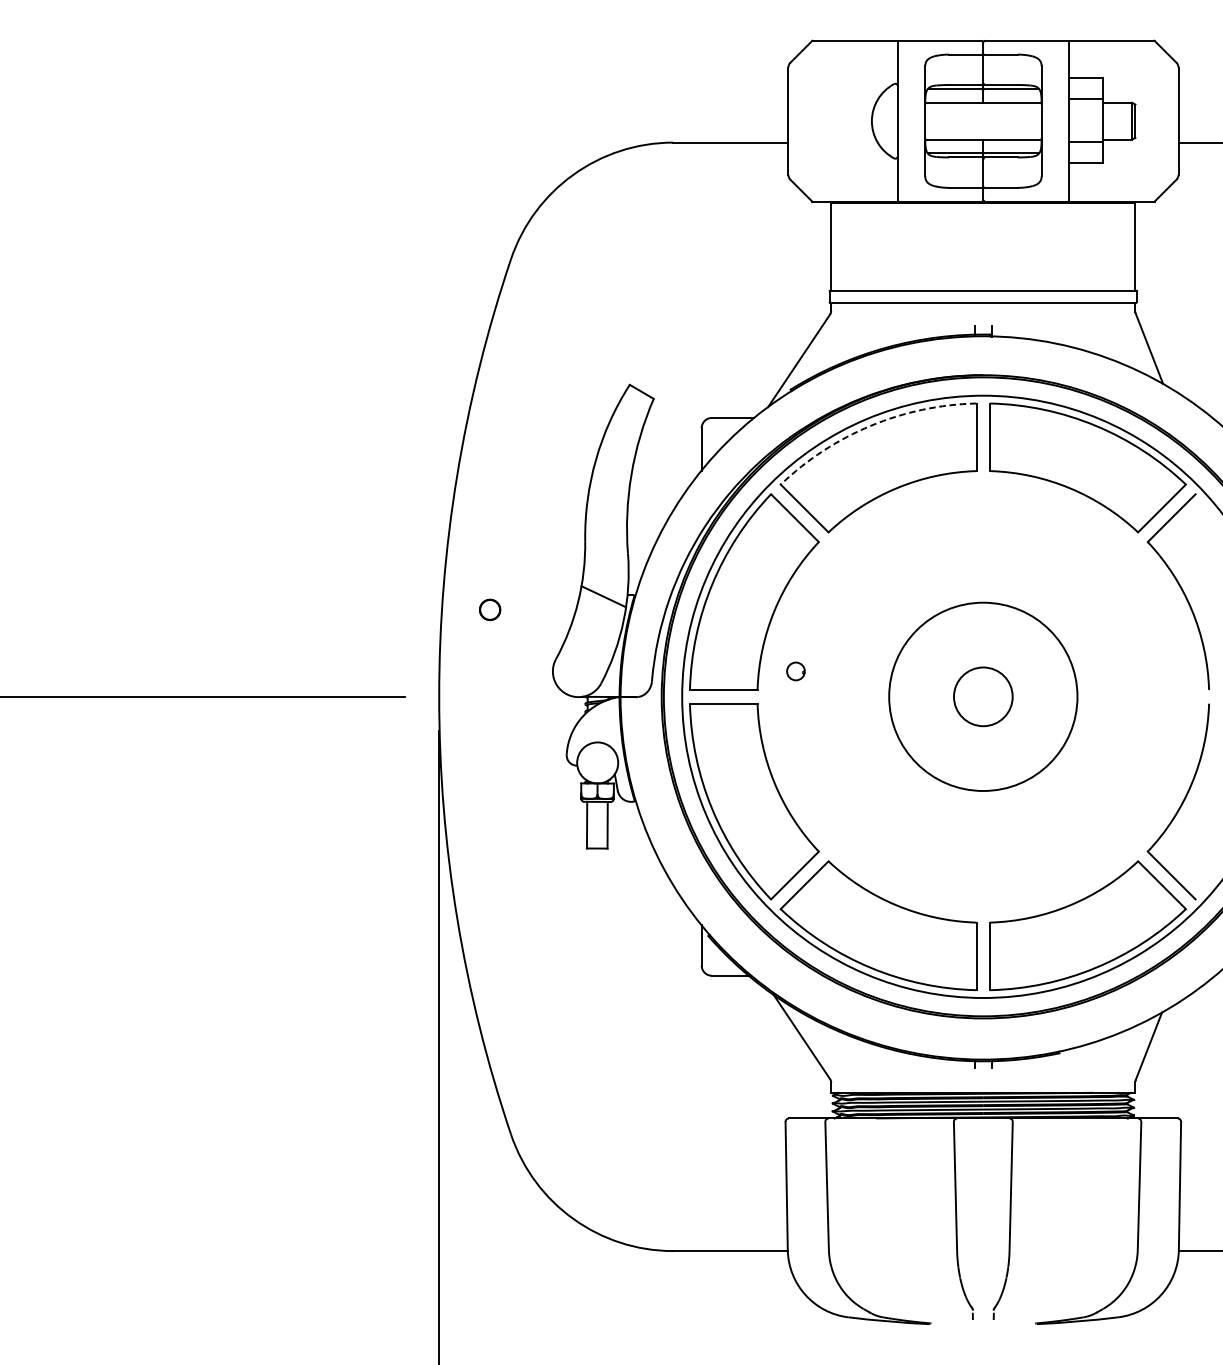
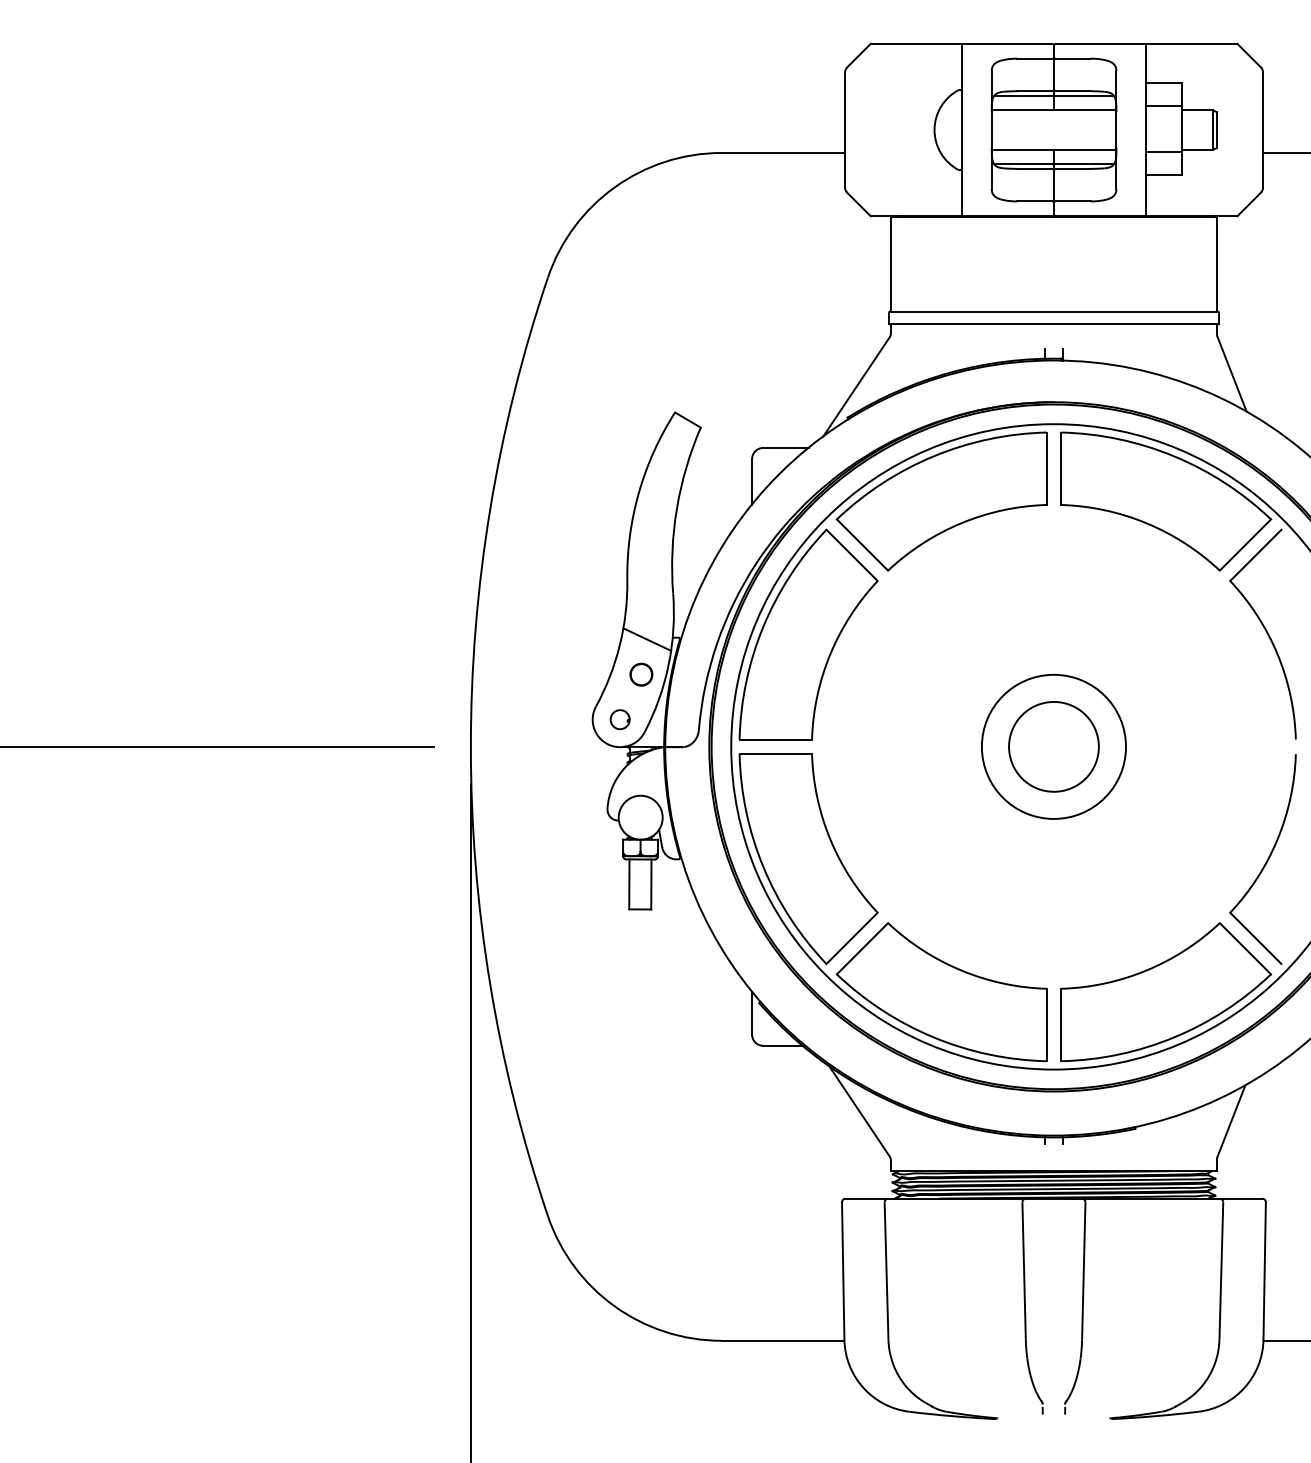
arc: (870, 425) -> (933, 456), dashed -> solid
circle: (490, 609) -> (641, 674), moved
part: (795, 671) -> (619, 719), moved
circle: (982, 696) -> (1053, 746), size x0.71
circle: (982, 696) -> (1053, 746), size x1.43

